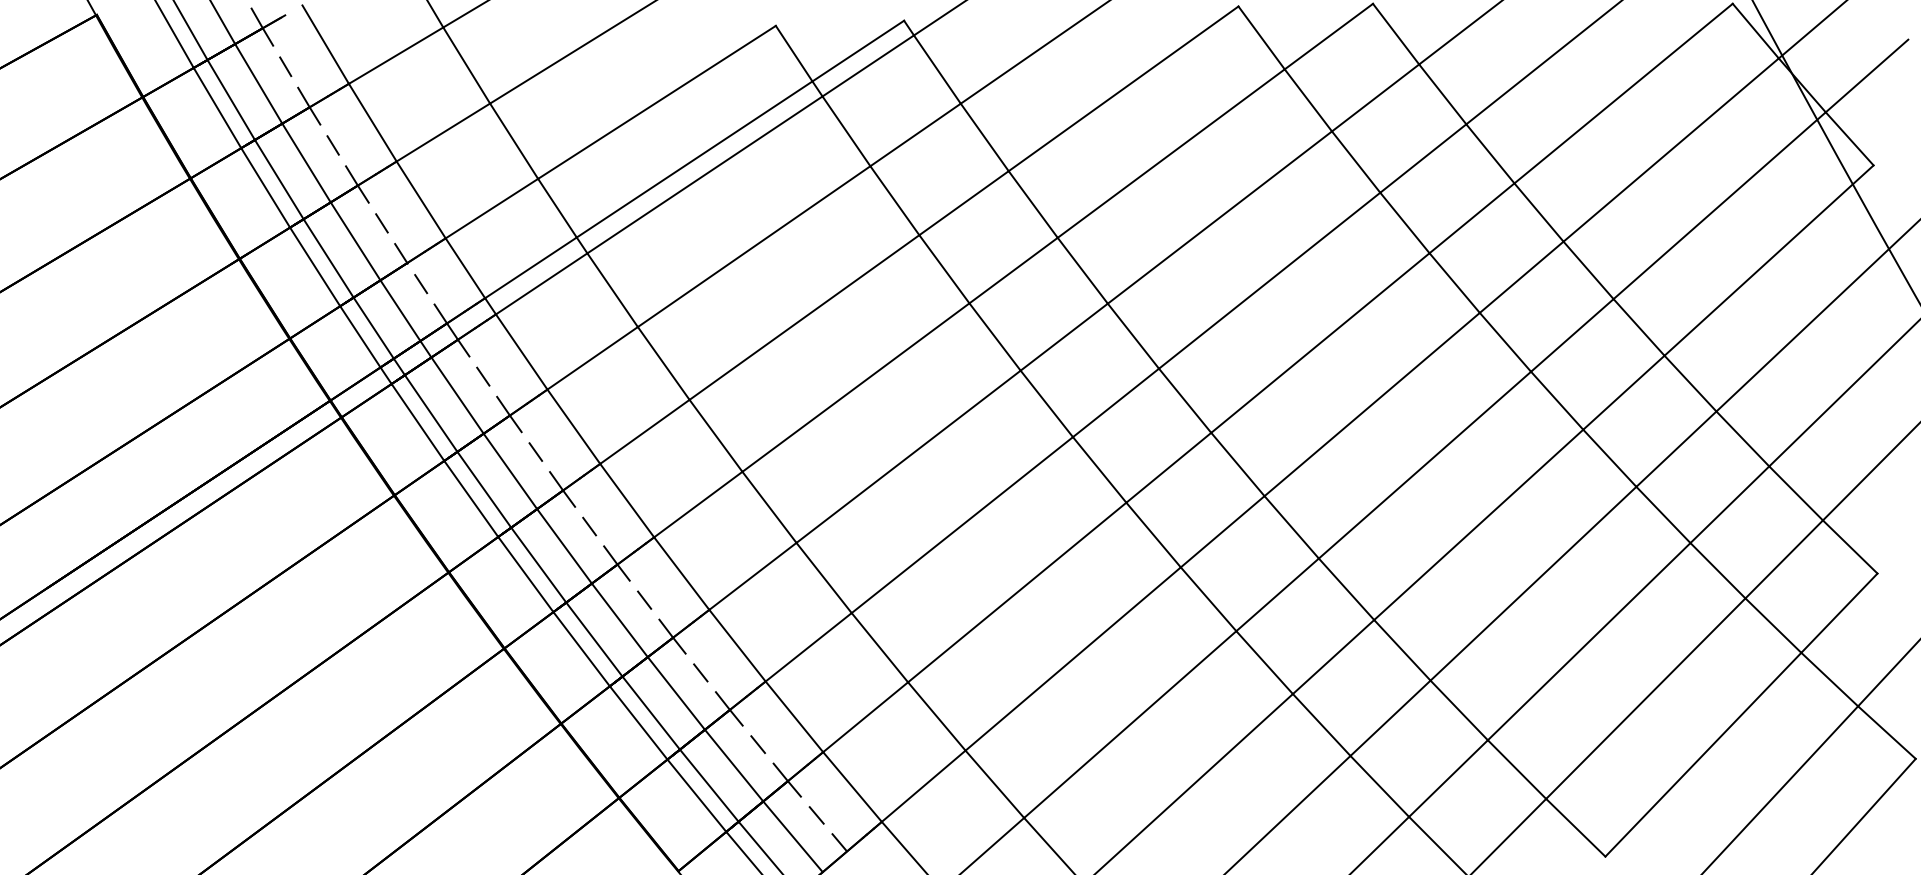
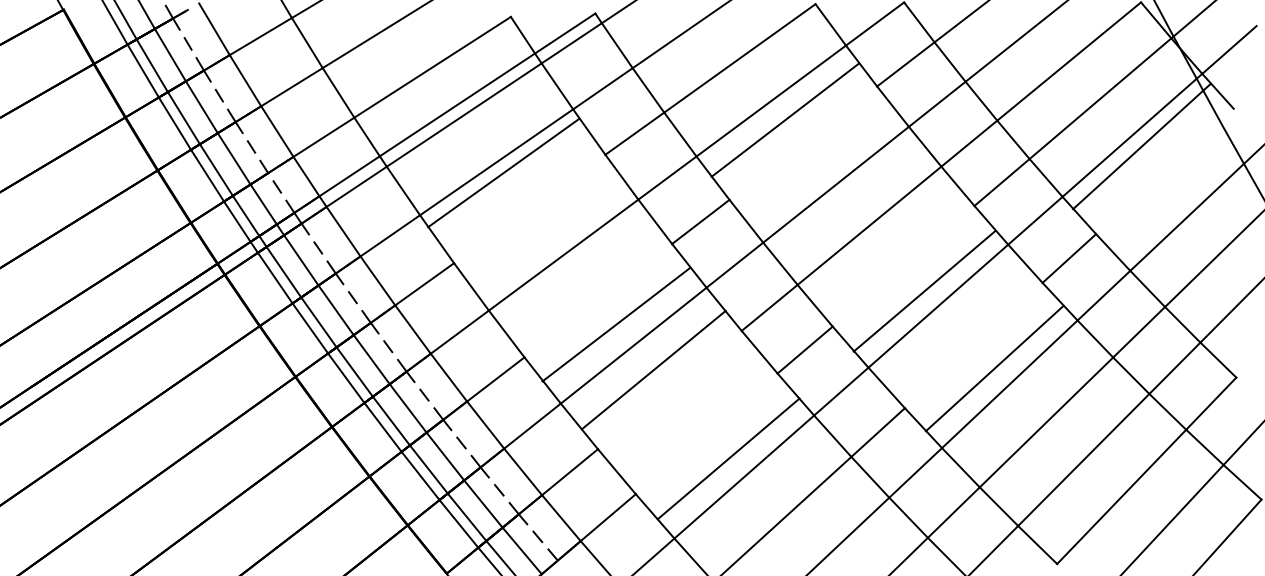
line: (1220, 216) -> (785, 119), moved
line: (1768, 260) -> (1141, 146), moved
line: (804, 316) -> (503, 172), moved
line: (1372, 403) -> (924, 290), moved
line: (908, 456) -> (616, 324), moved
line: (1478, 524) -> (994, 368), moved
line: (1016, 591) -> (653, 369), moved
line: (1072, 658) -> (728, 458), moved

